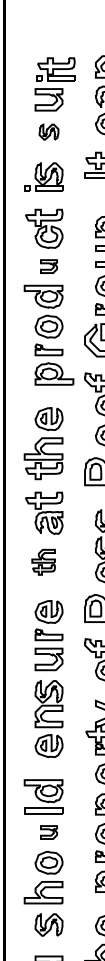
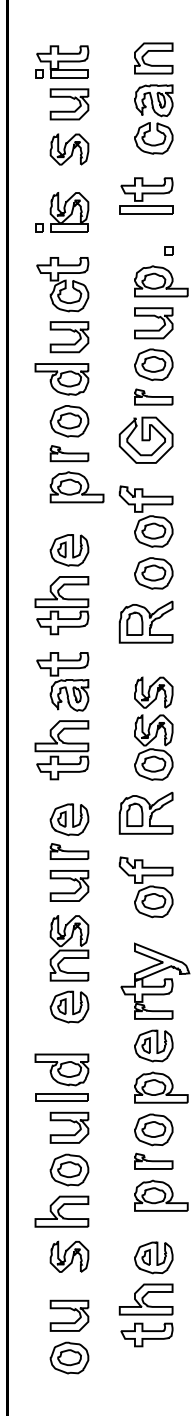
part: (56, 69) -> (62, 61), moved
part: (49, 132) -> (69, 149), size x1.43
part: (49, 266) -> (69, 337), size x1.67
part: (43, 562) -> (61, 750), size x1.67
part: (49, 832) -> (69, 1127), size x1.67

